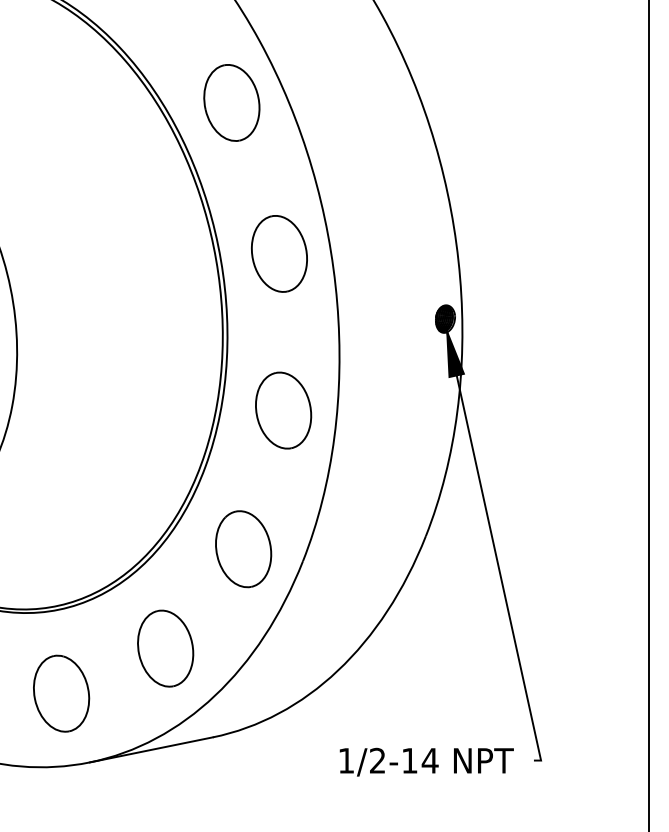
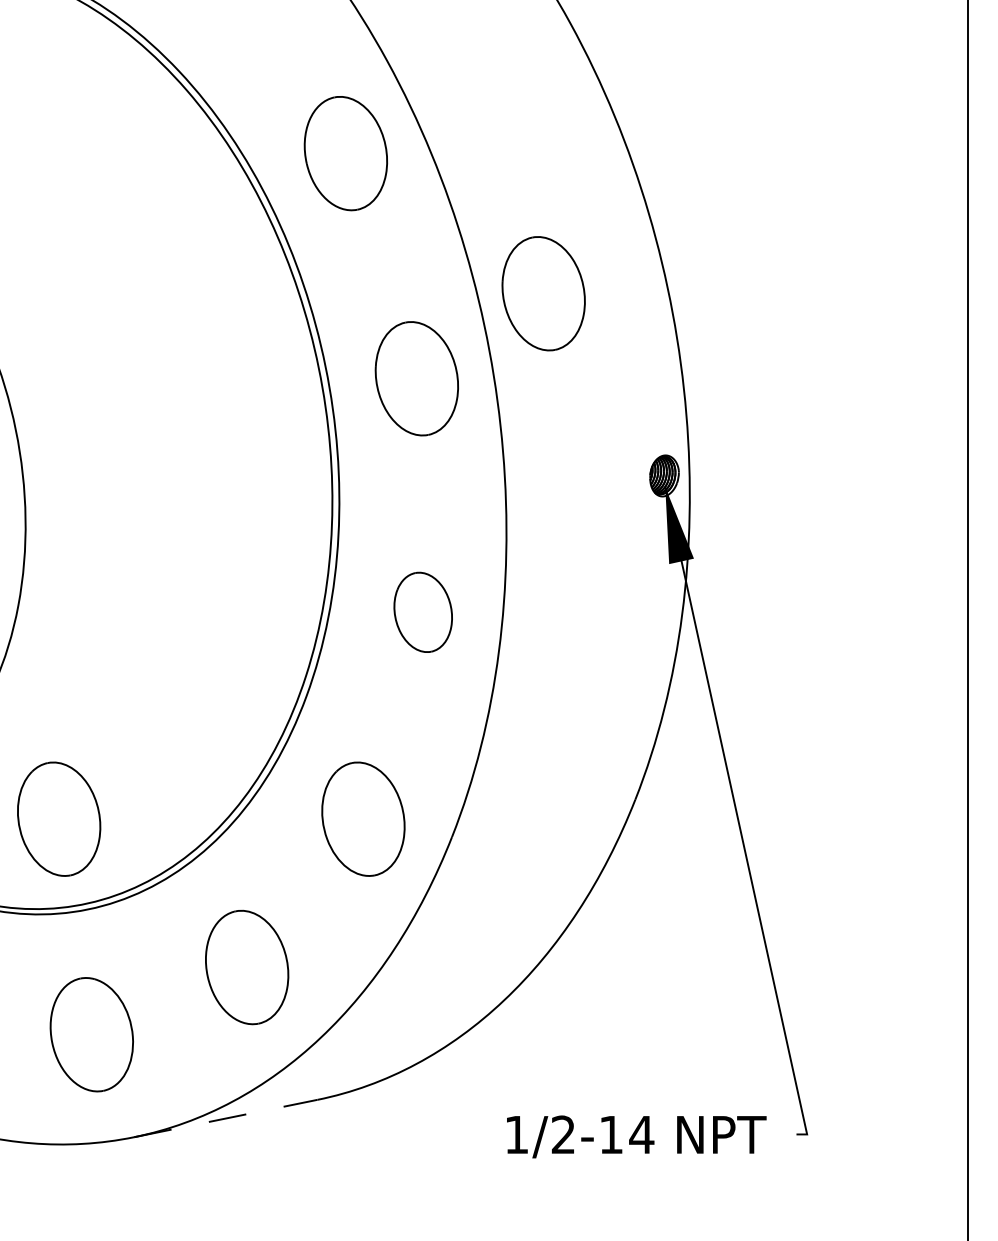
part: (364, 196) -> (543, 293), added
part: (283, 410) -> (422, 612), size x0.7
part: (39, 549) -> (58, 819), added
line: (151, 749) -> (226, 1117), solid -> dashed

